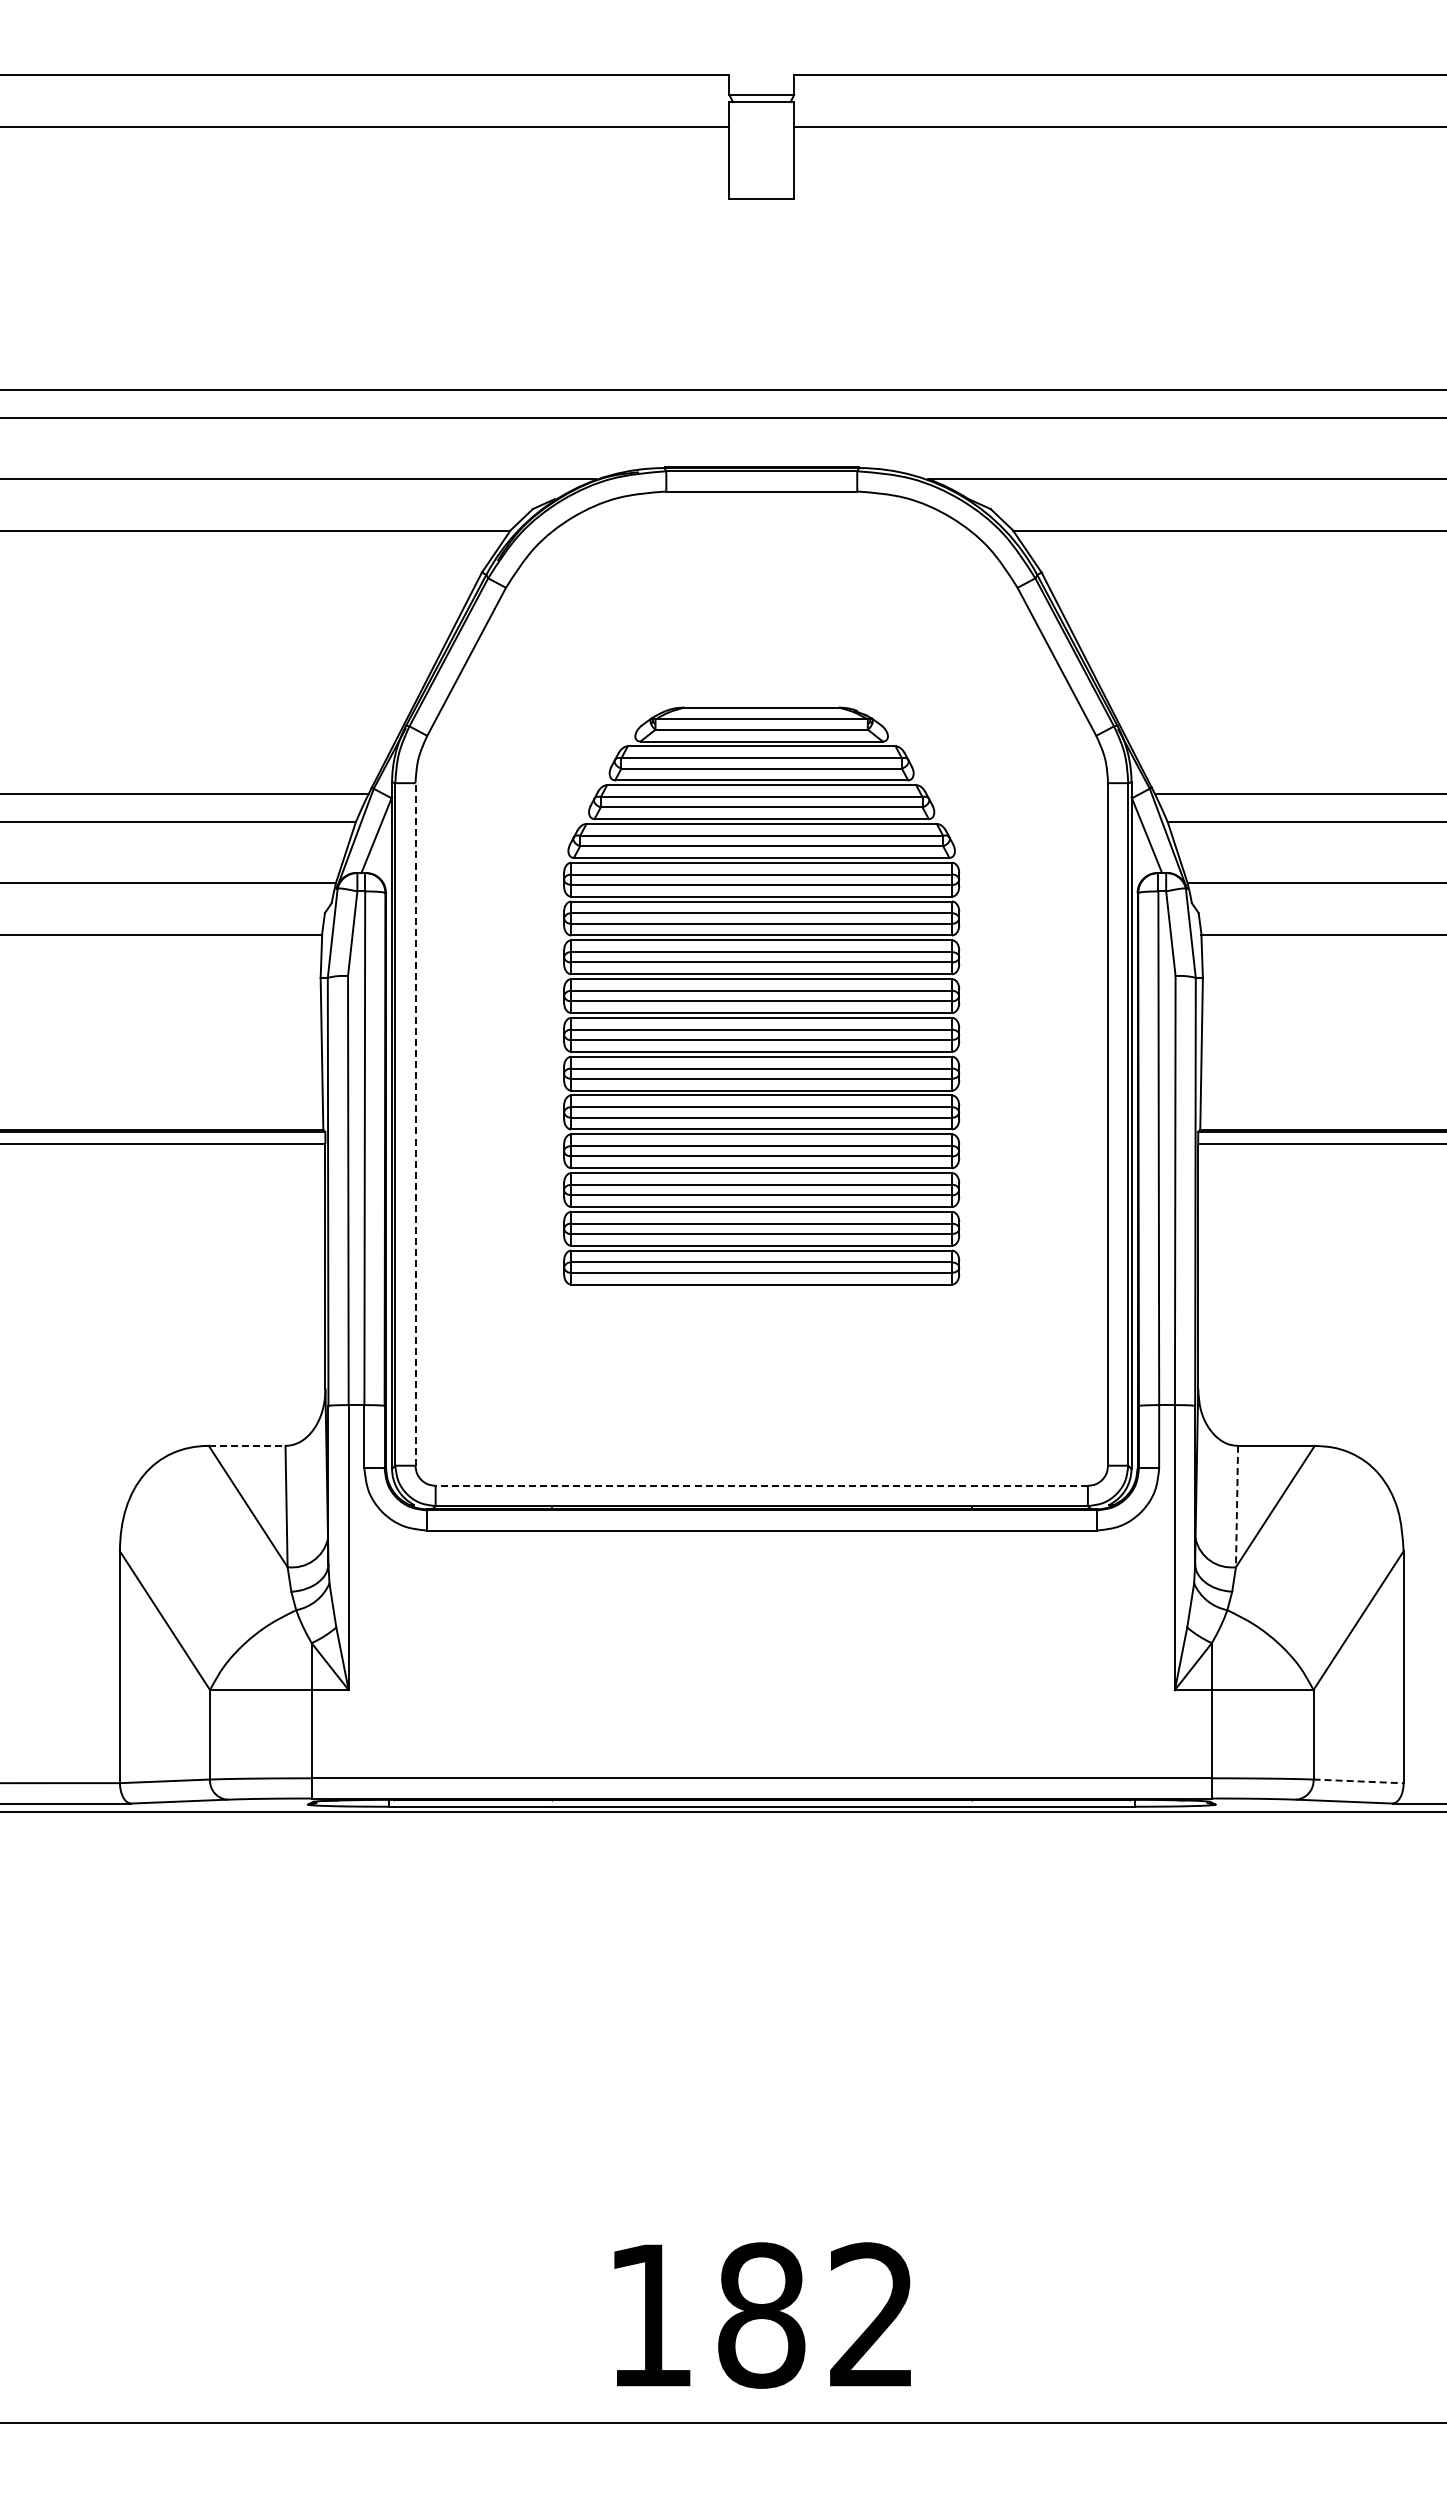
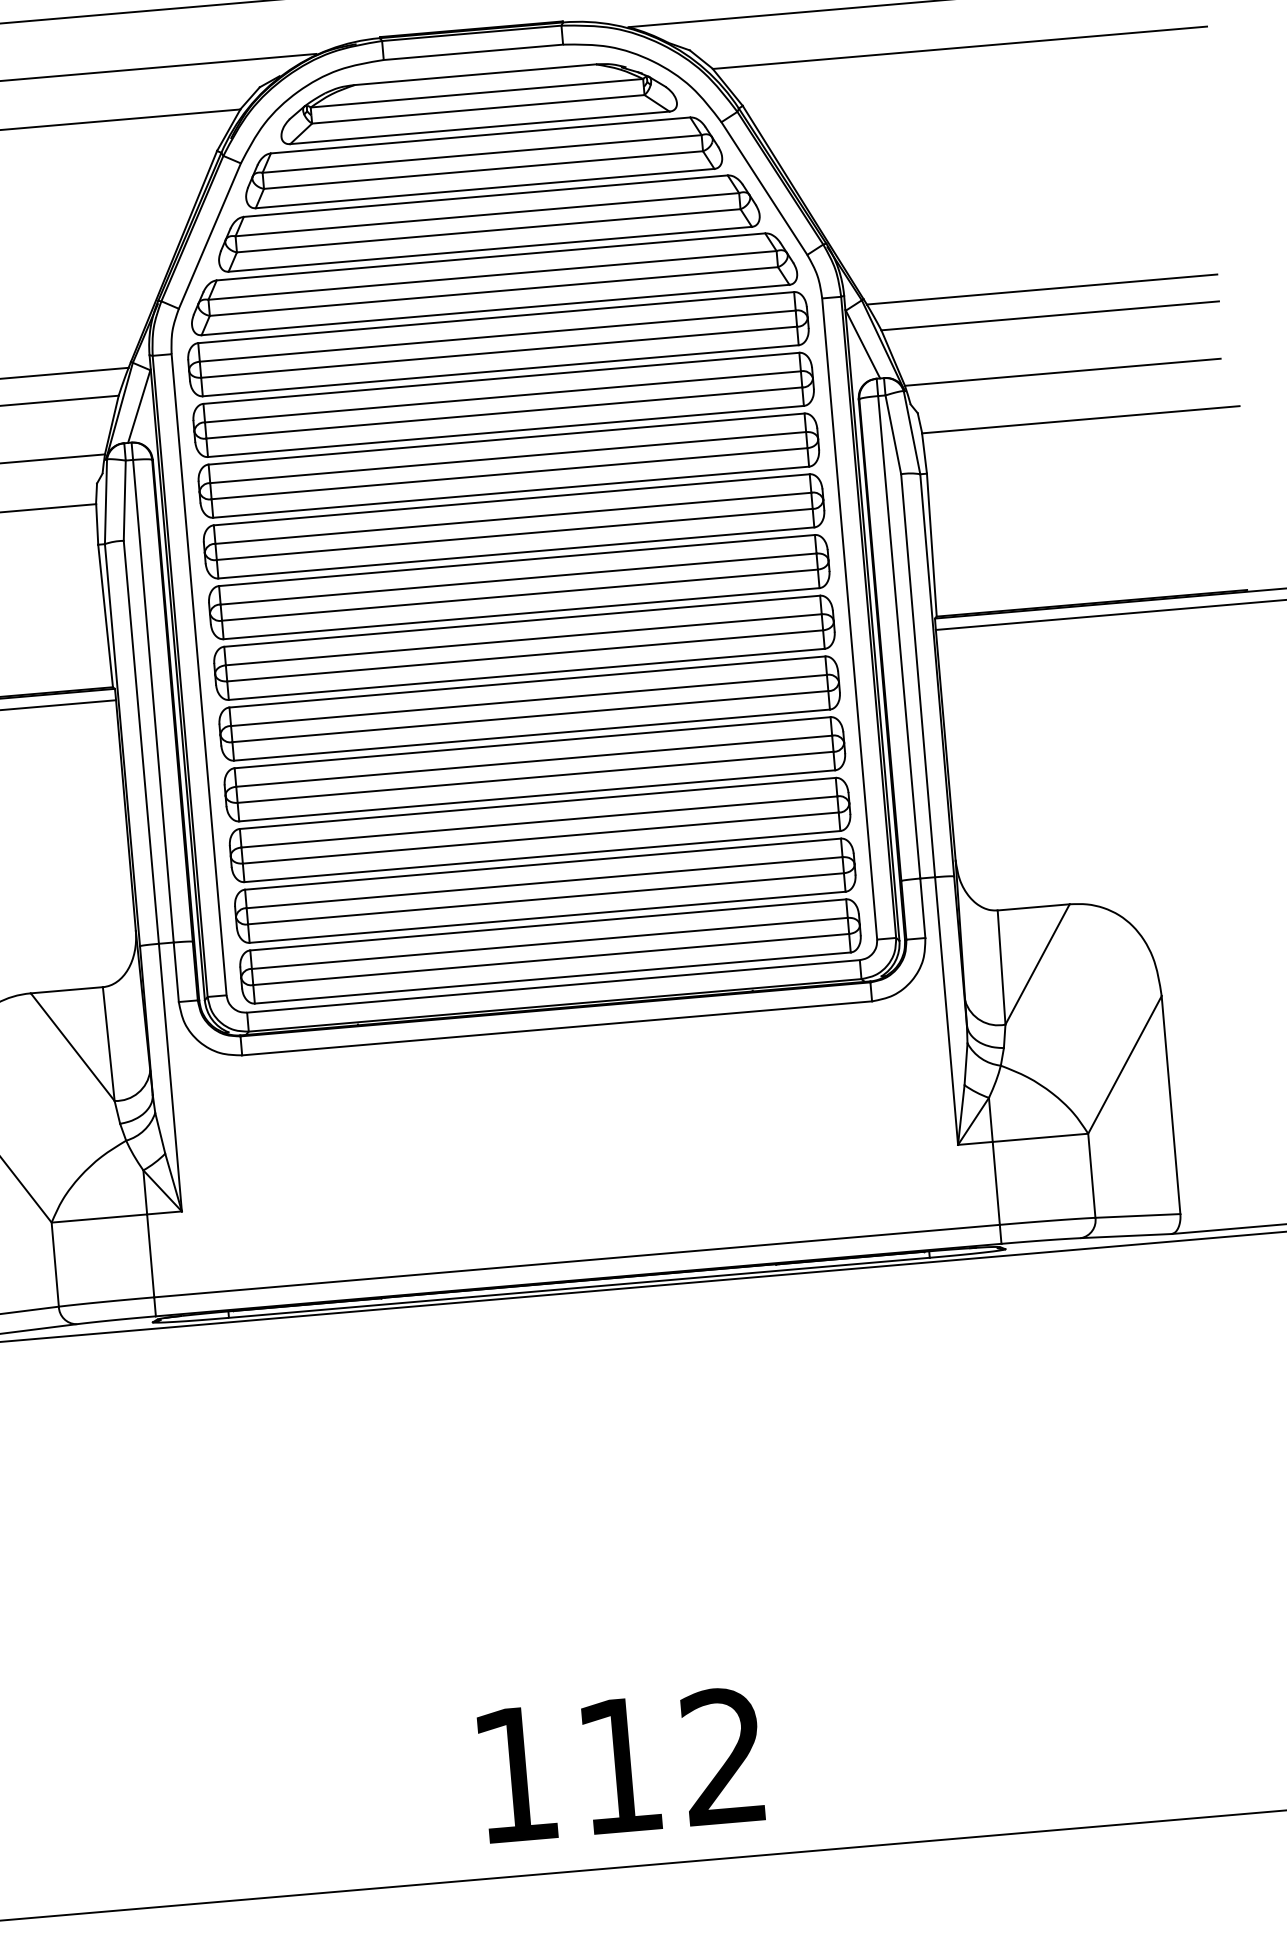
part: (761, 995) -> (513, 525), size x1.67
line: (415, 1123) -> (199, 673), dashed -> solid
line: (247, 1445) -> (67, 989), dashed -> solid
line: (761, 1485) -> (553, 986), dashed -> solid
line: (1237, 1506) -> (1002, 967), dashed -> solid
line: (1359, 1781) -> (1138, 1215), dashed -> solid
text: (761, 2315) -> (620, 1765), 182 -> 112

